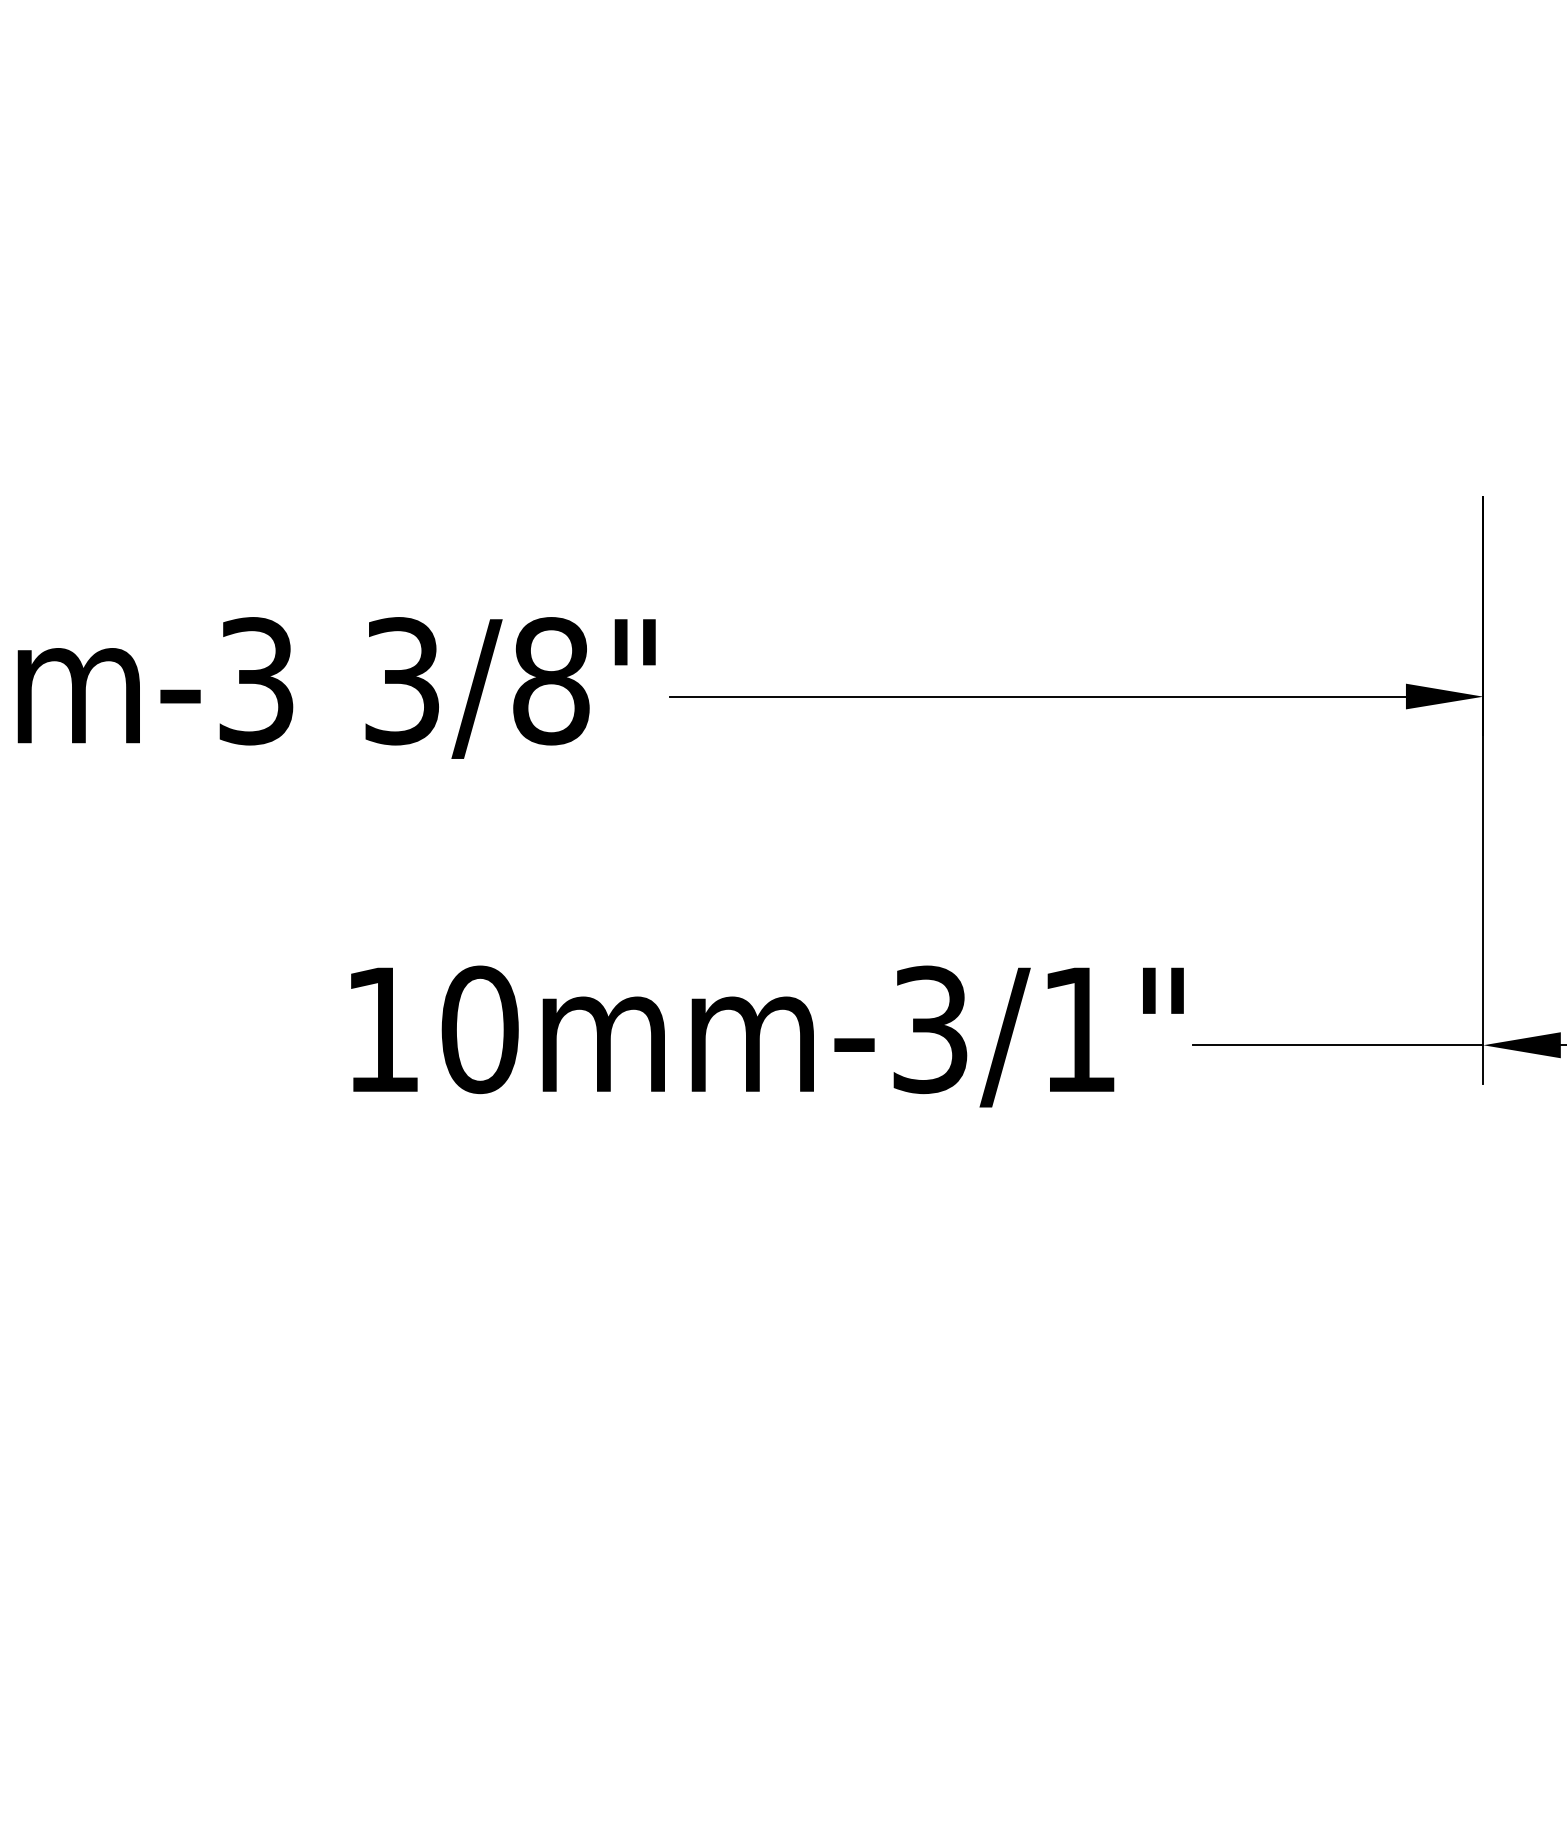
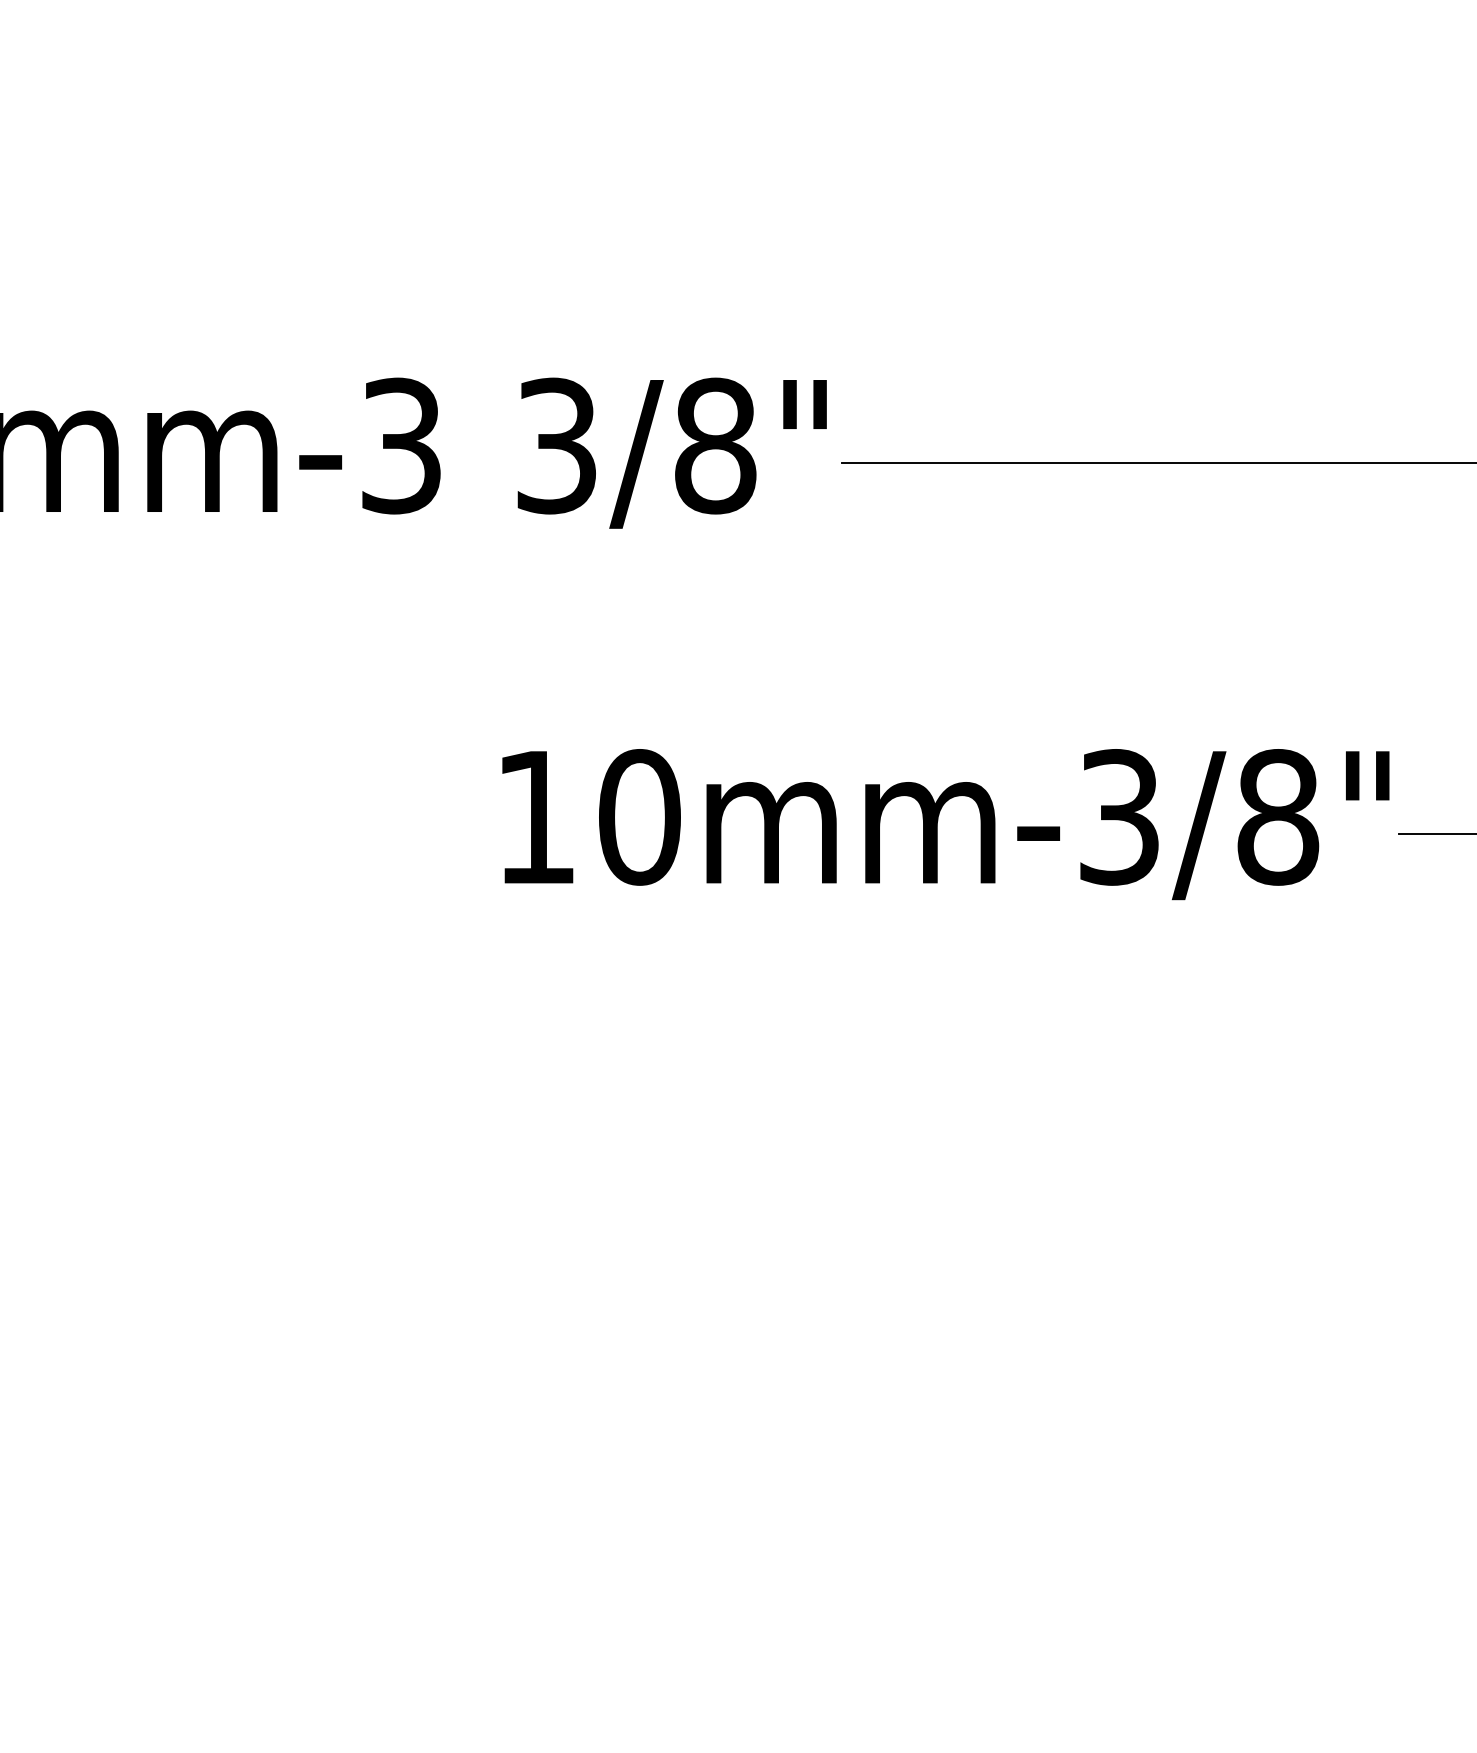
text: (1079, 1029) -> (1278, 817), 10mm-3/1" -> 10mm-3/8"

